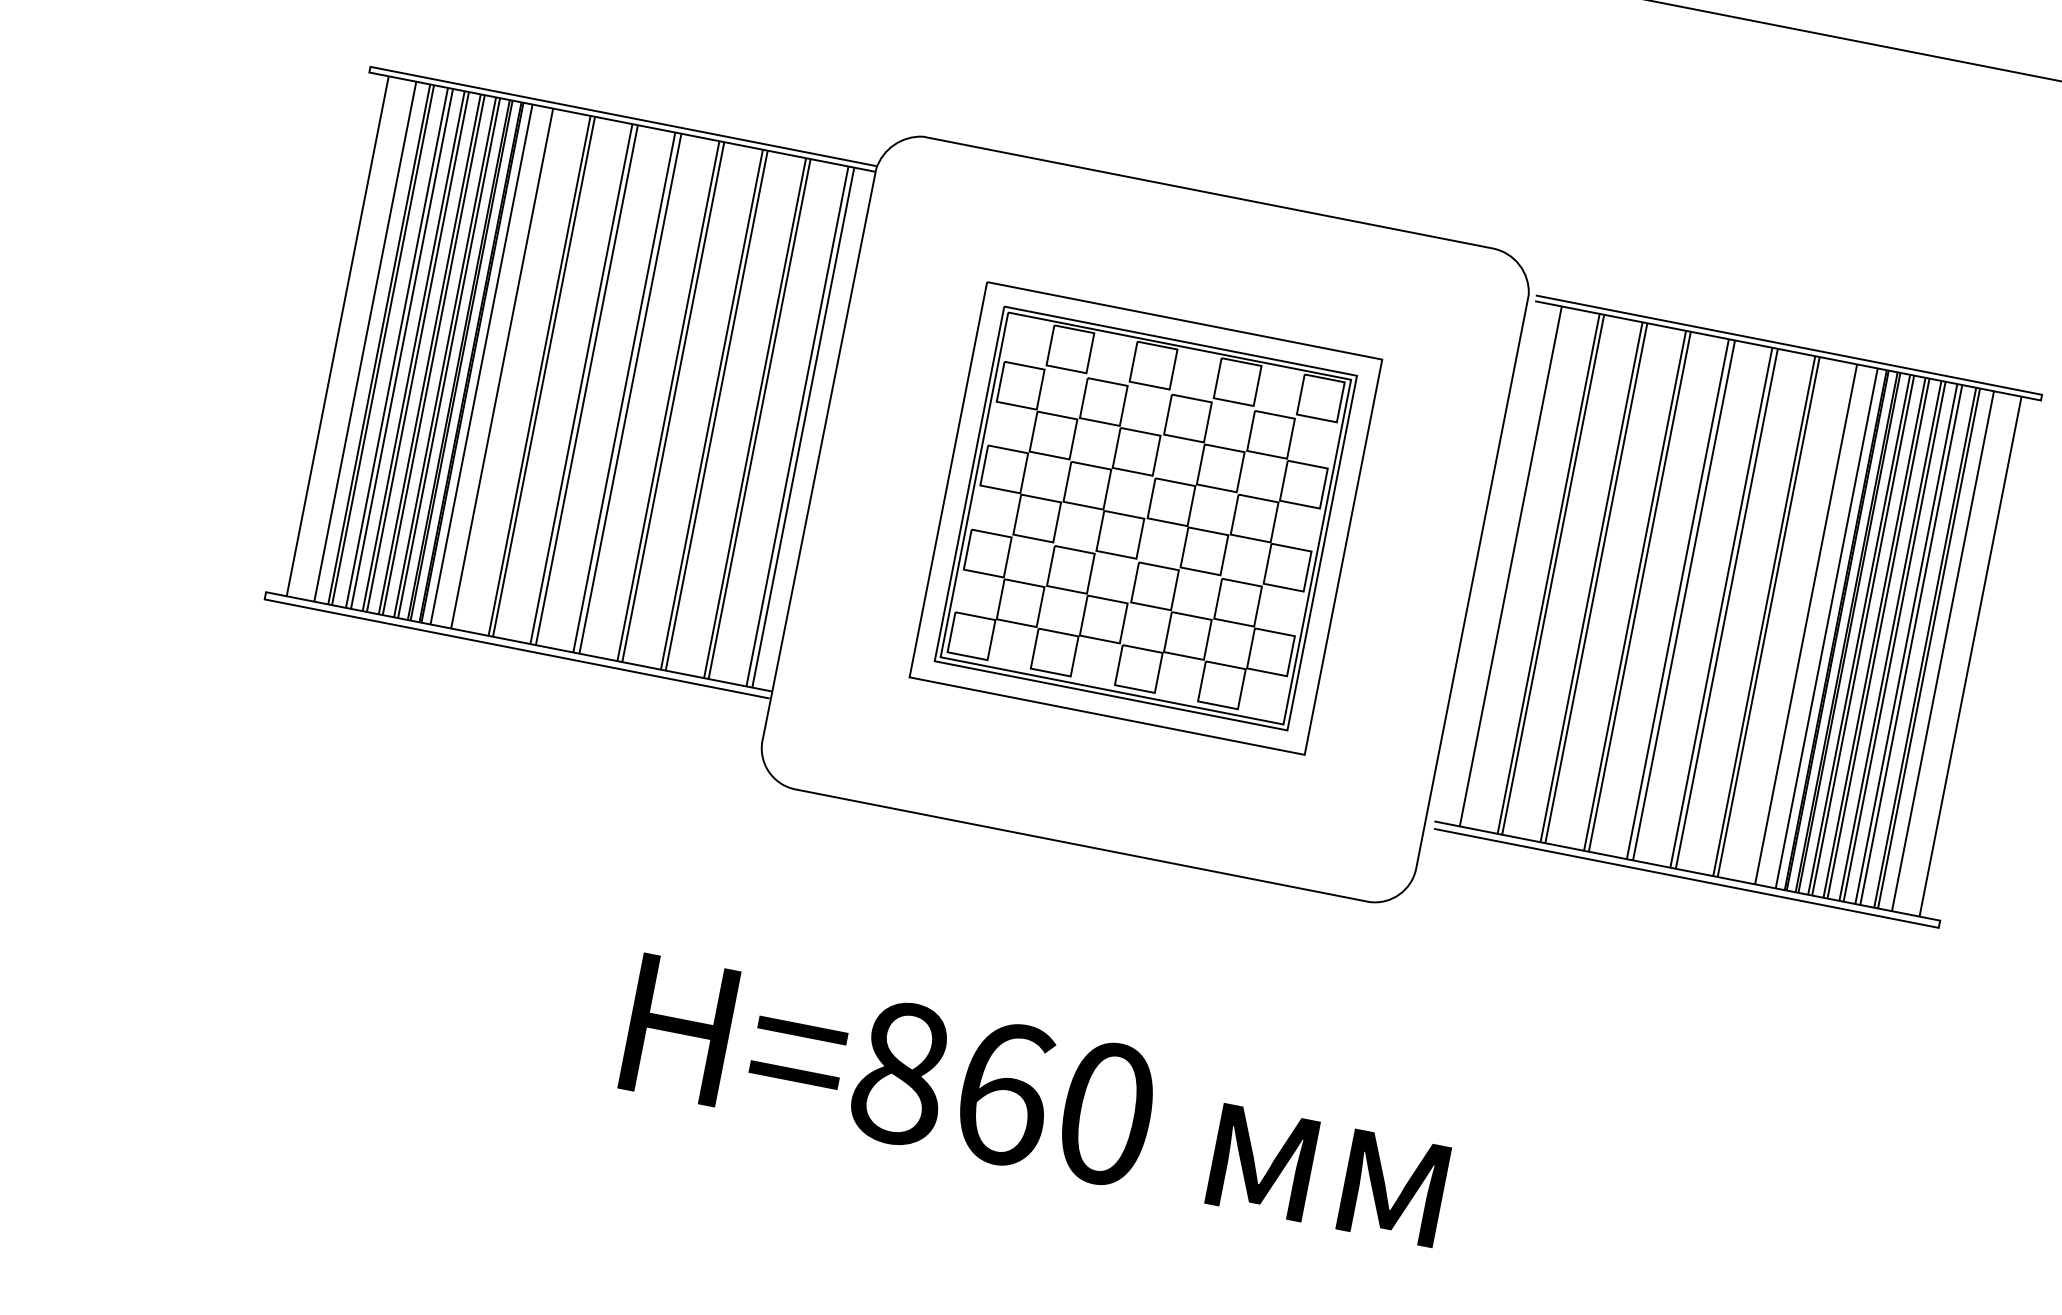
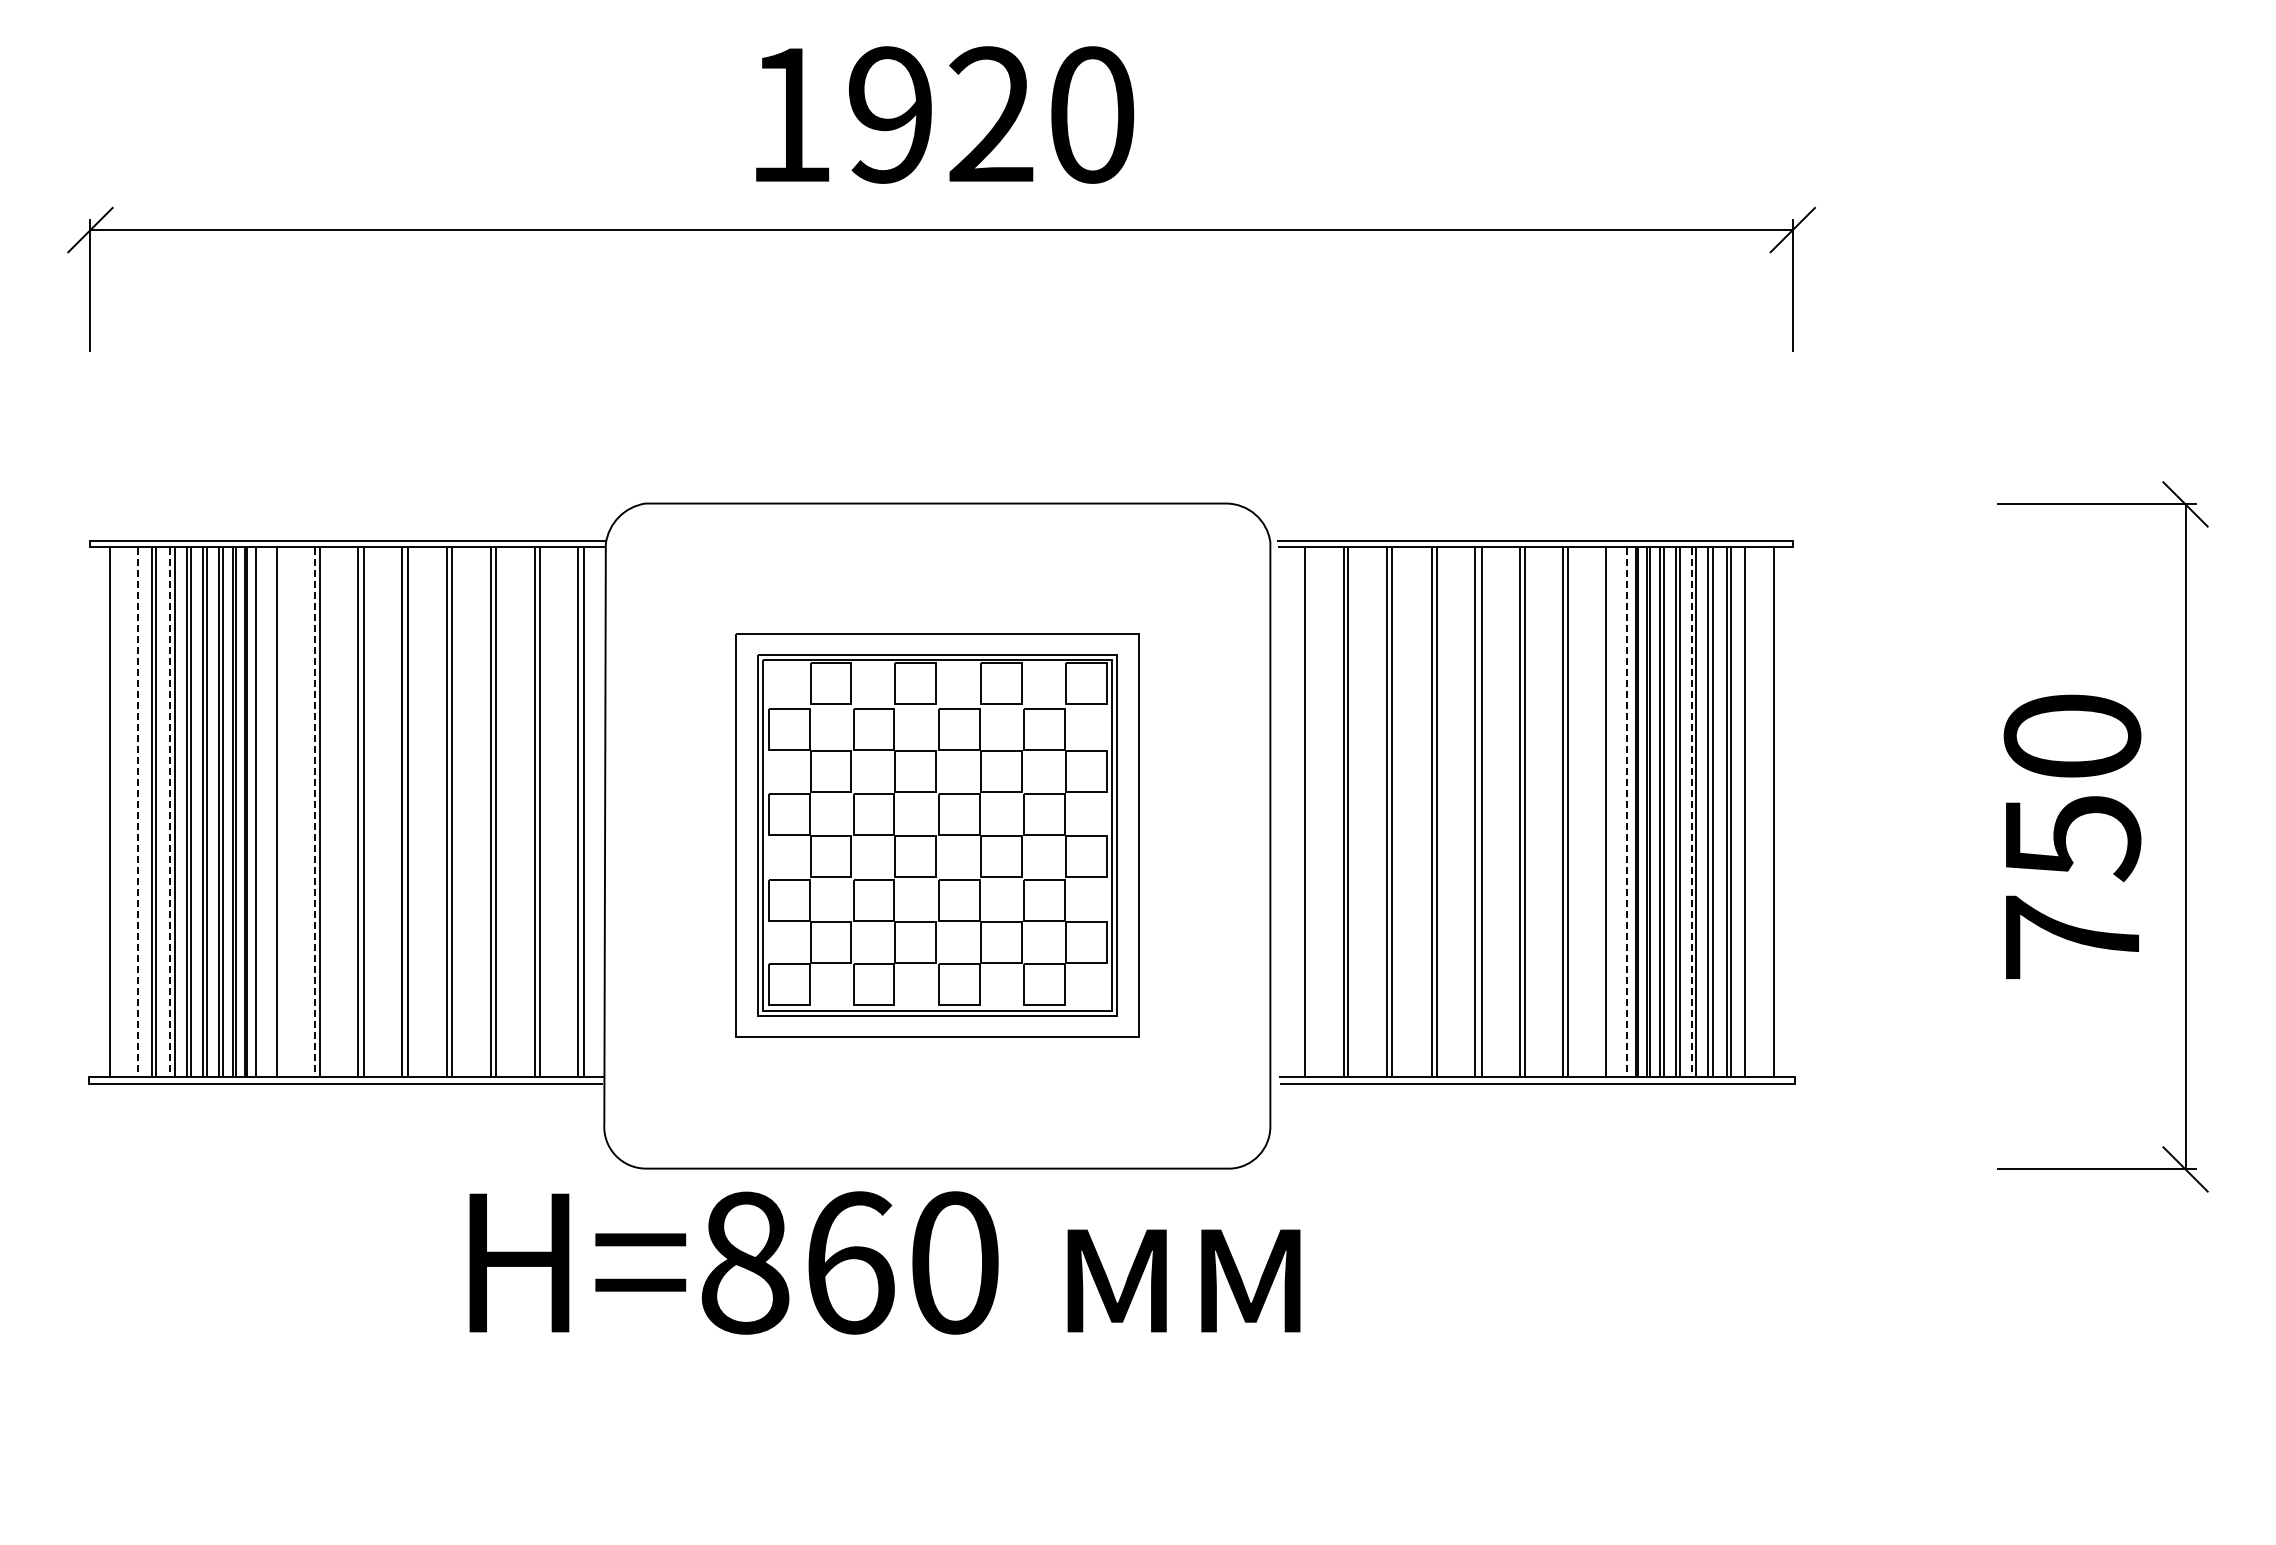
line: (365, 342) -> (137, 812), solid -> dashed
line: (396, 348) -> (169, 812), solid -> dashed
line: (539, 376) -> (315, 812), solid -> dashed
line: (1826, 628) -> (1626, 812), solid -> dashed
line: (1889, 641) -> (1691, 812), solid -> dashed
text: (1037, 1099) -> (884, 1262), moved

